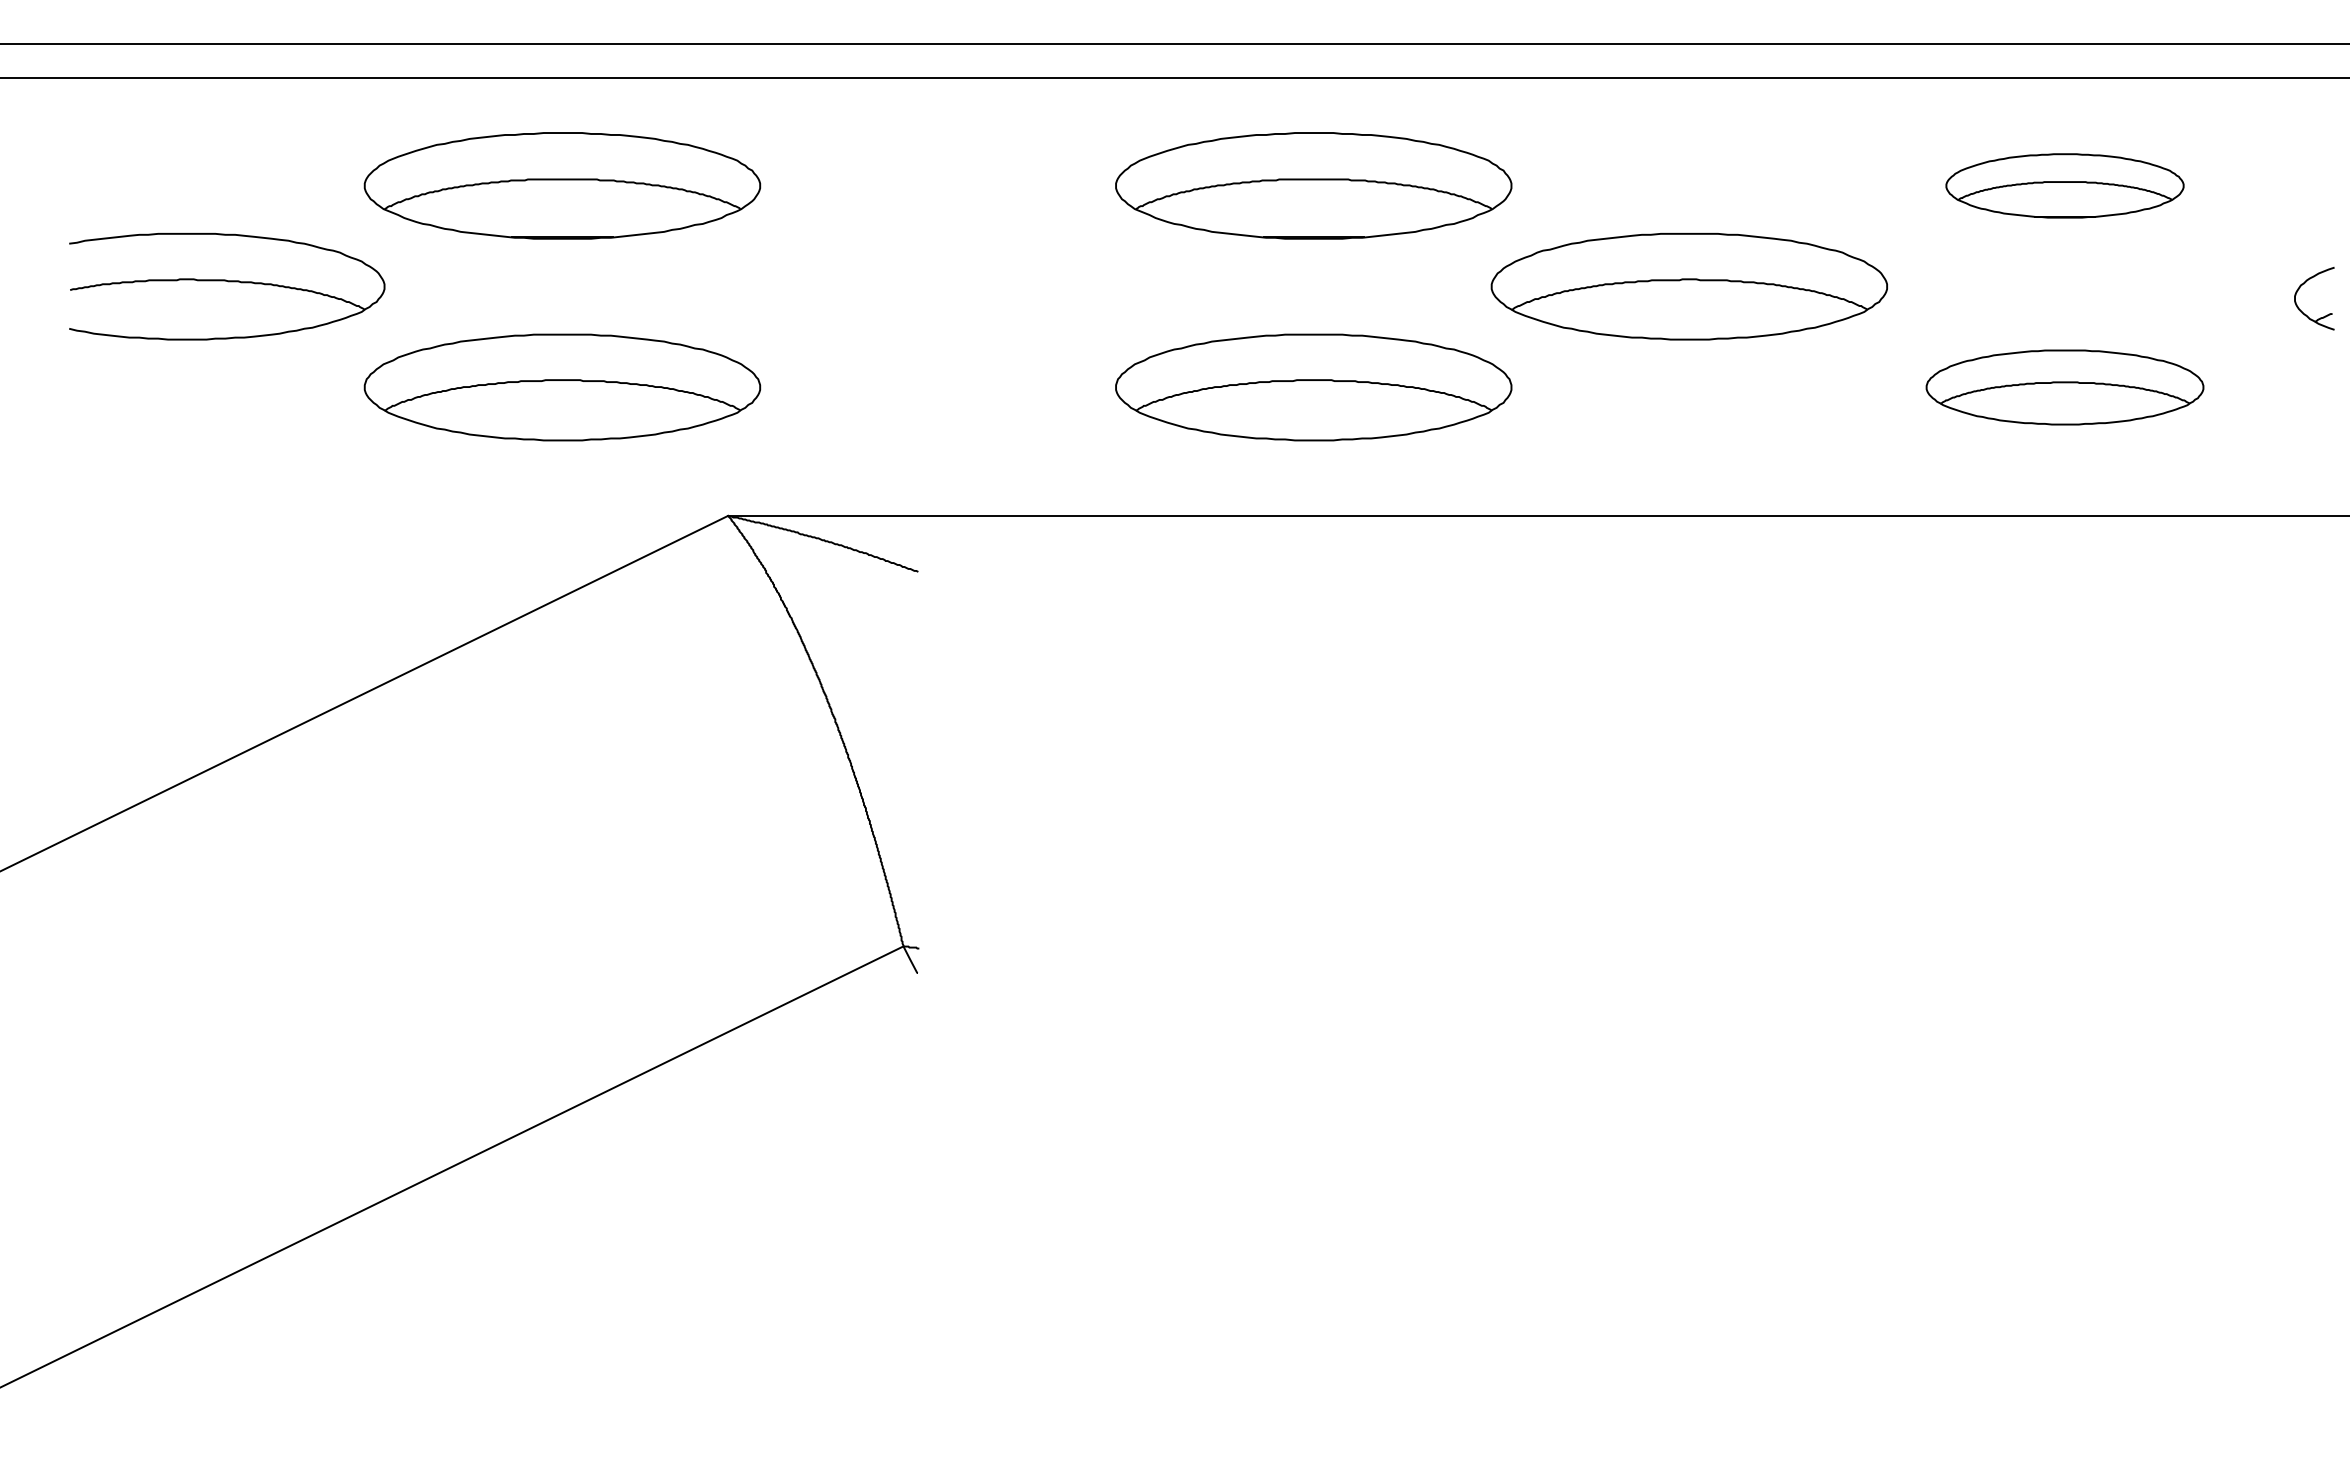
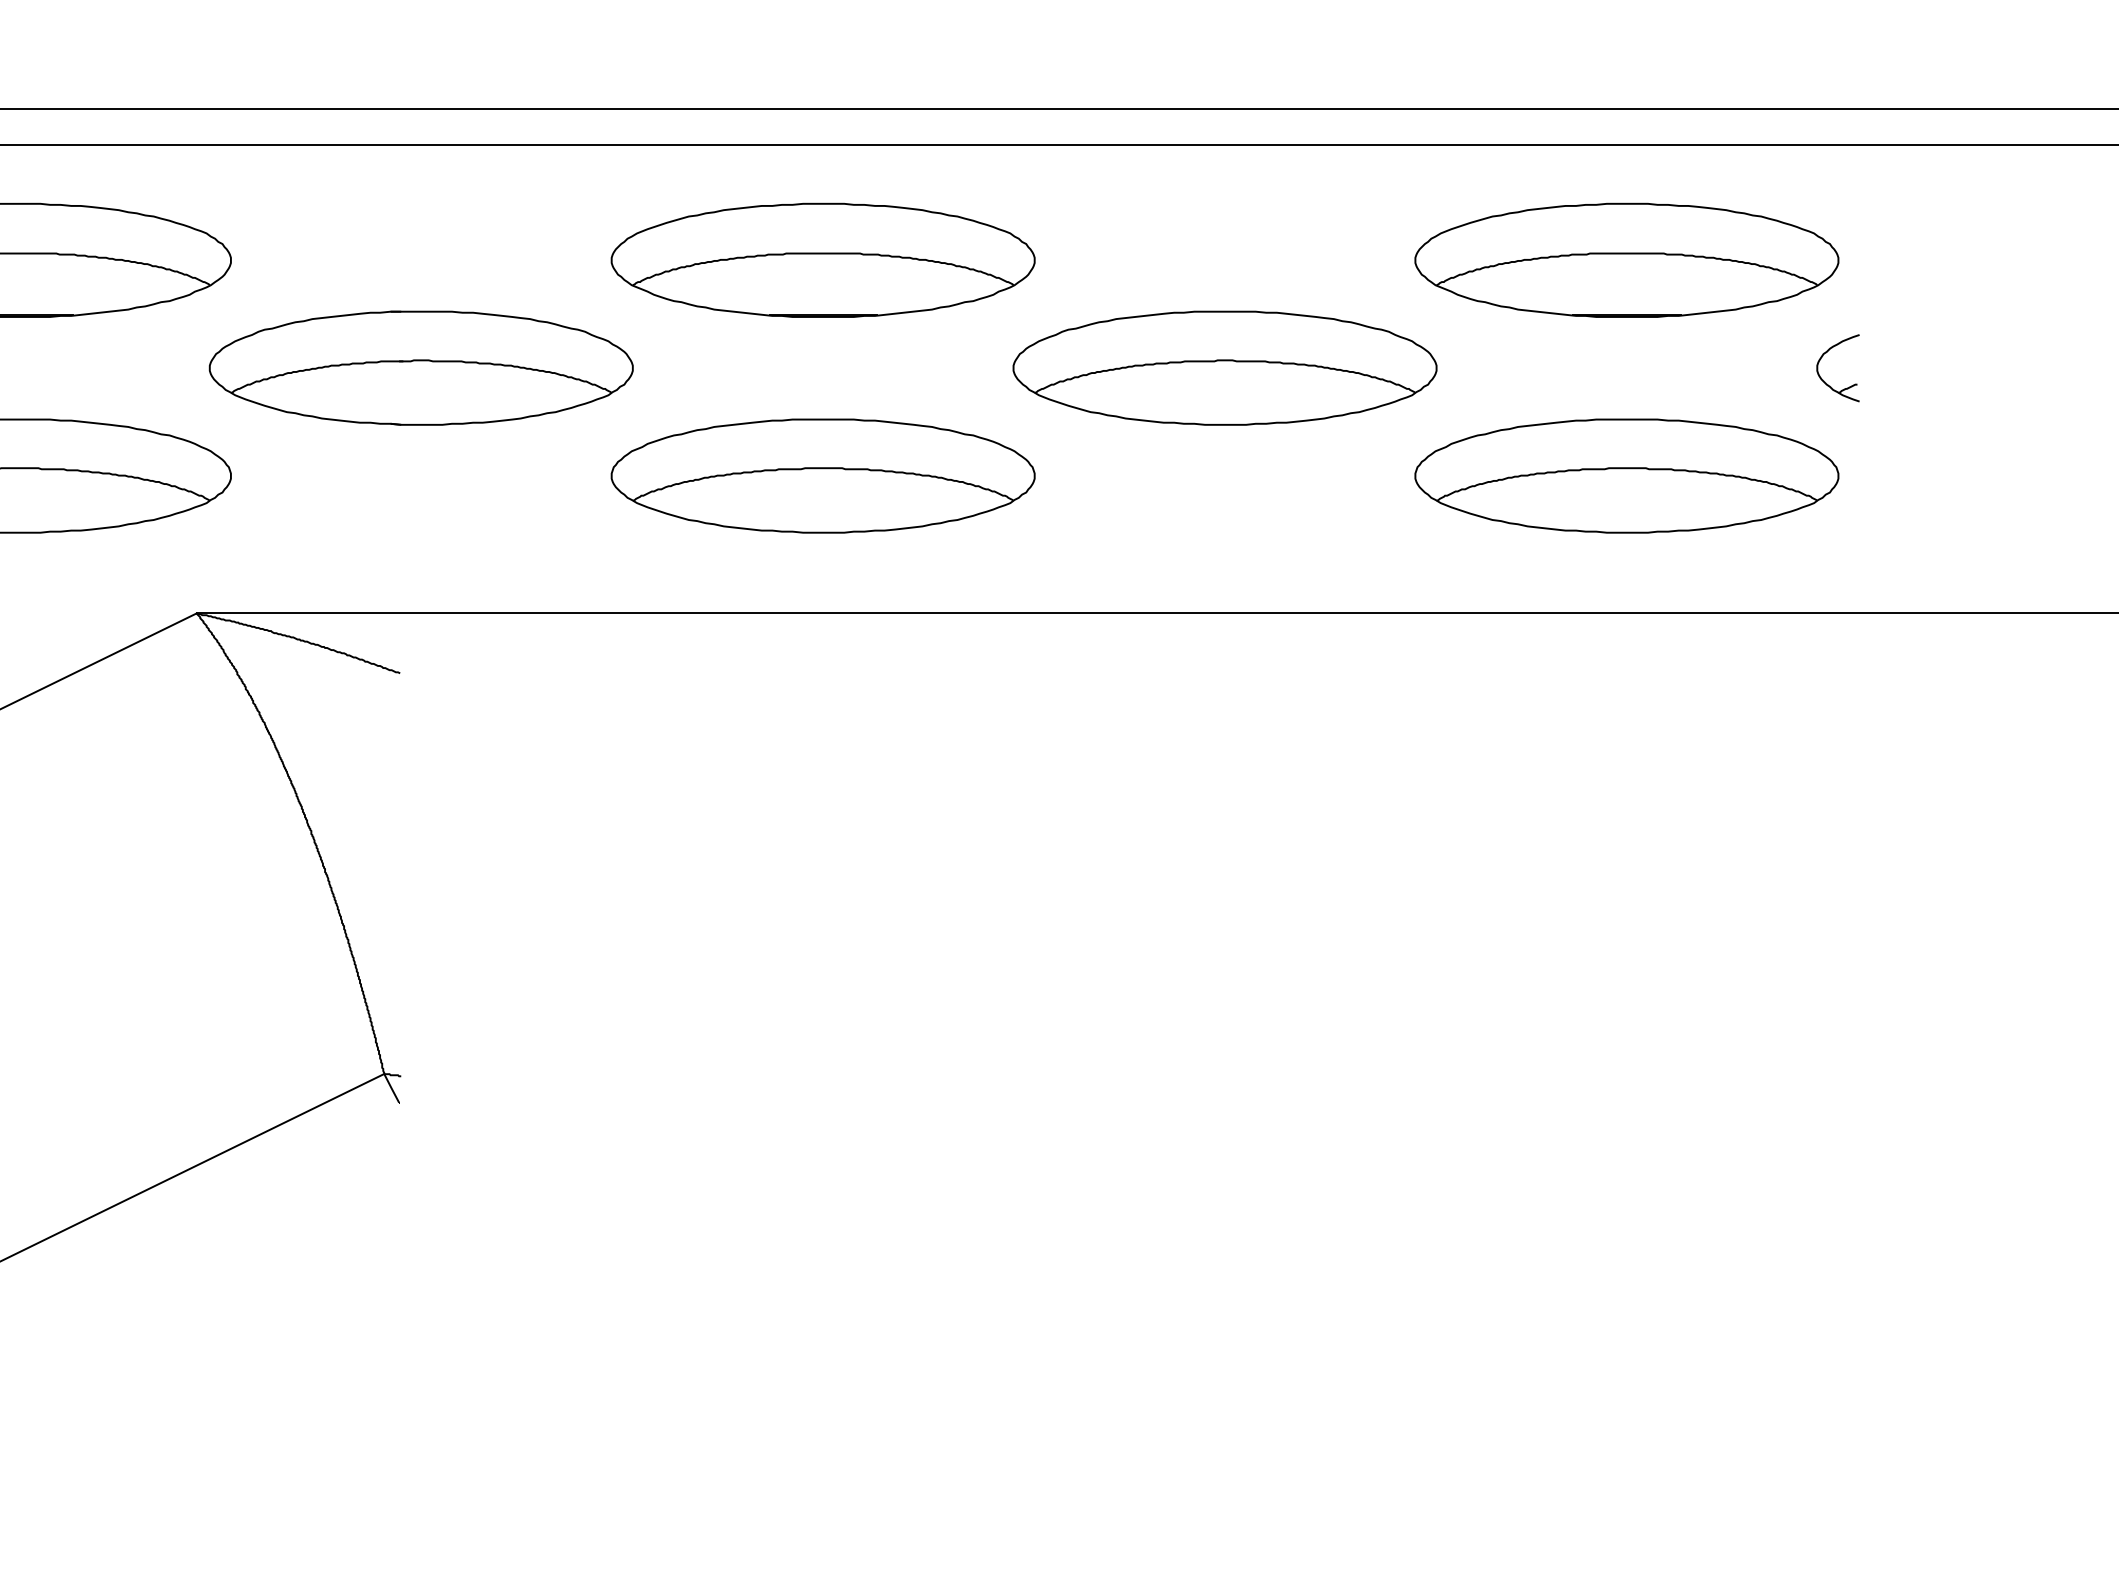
part: (2064, 185) -> (1626, 259), size x1.67
part: (2304, 284) -> (1827, 353), moved
part: (937, 286) -> (420, 368), added
part: (2064, 387) -> (1626, 476), size x1.43

